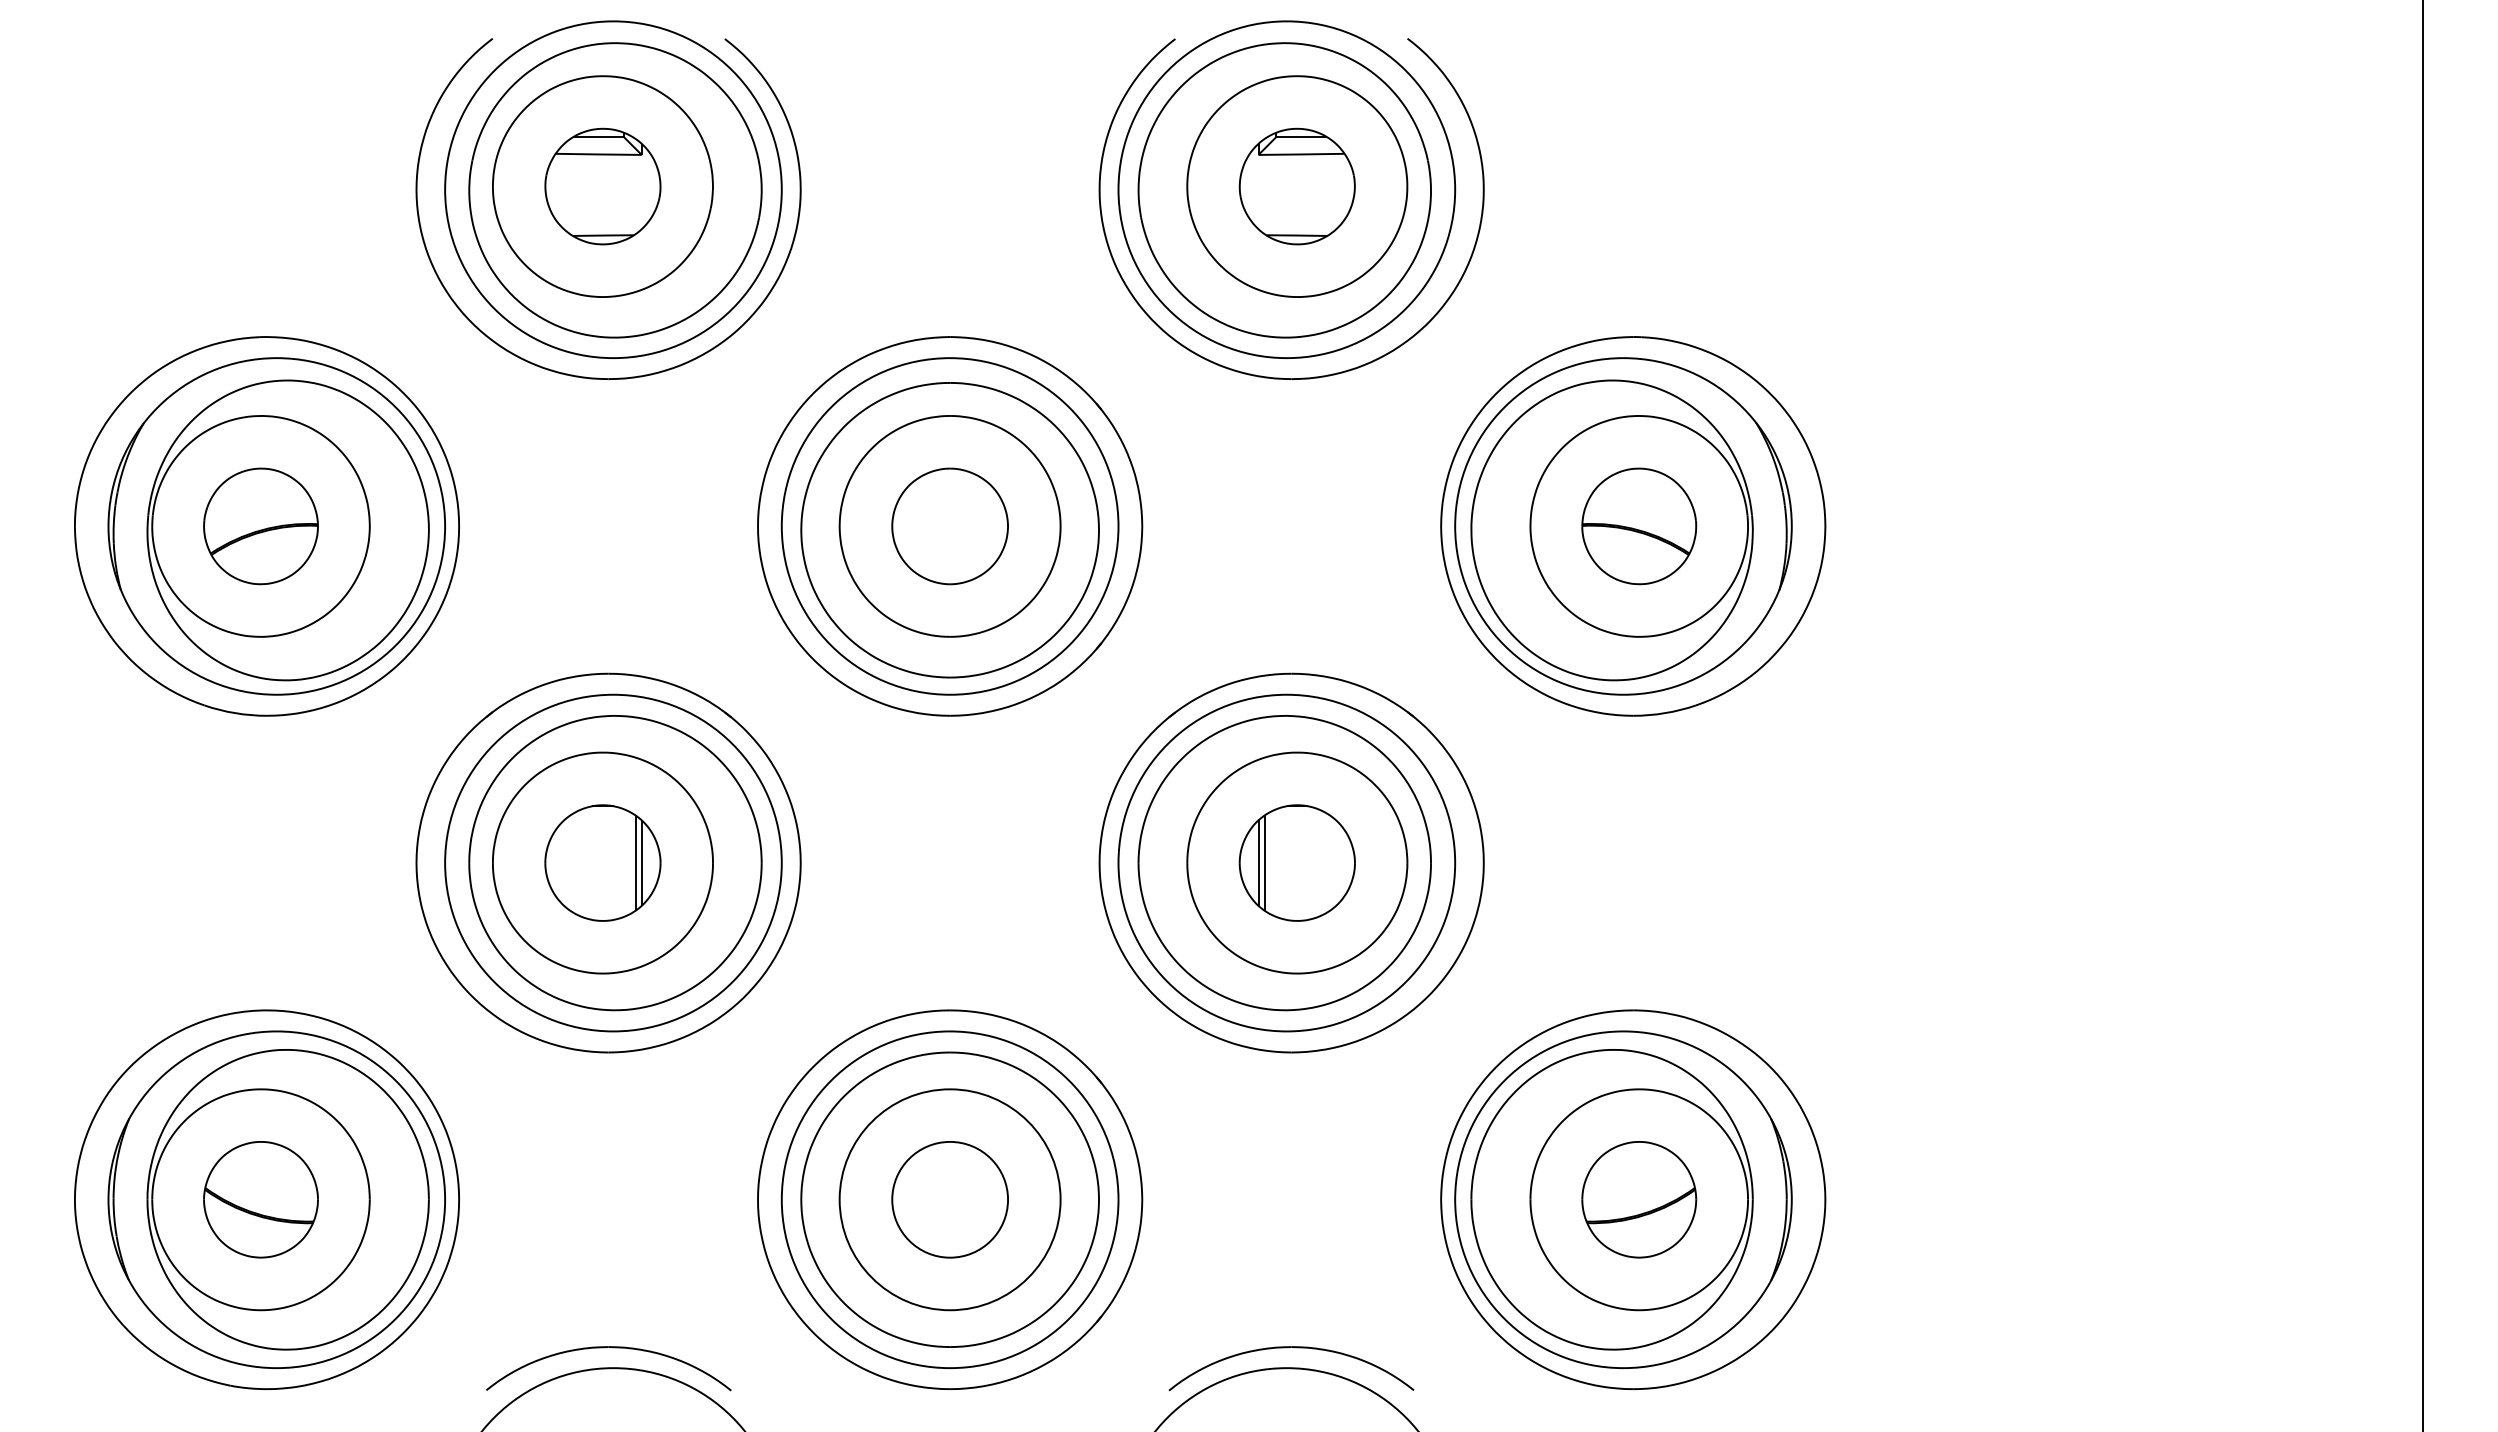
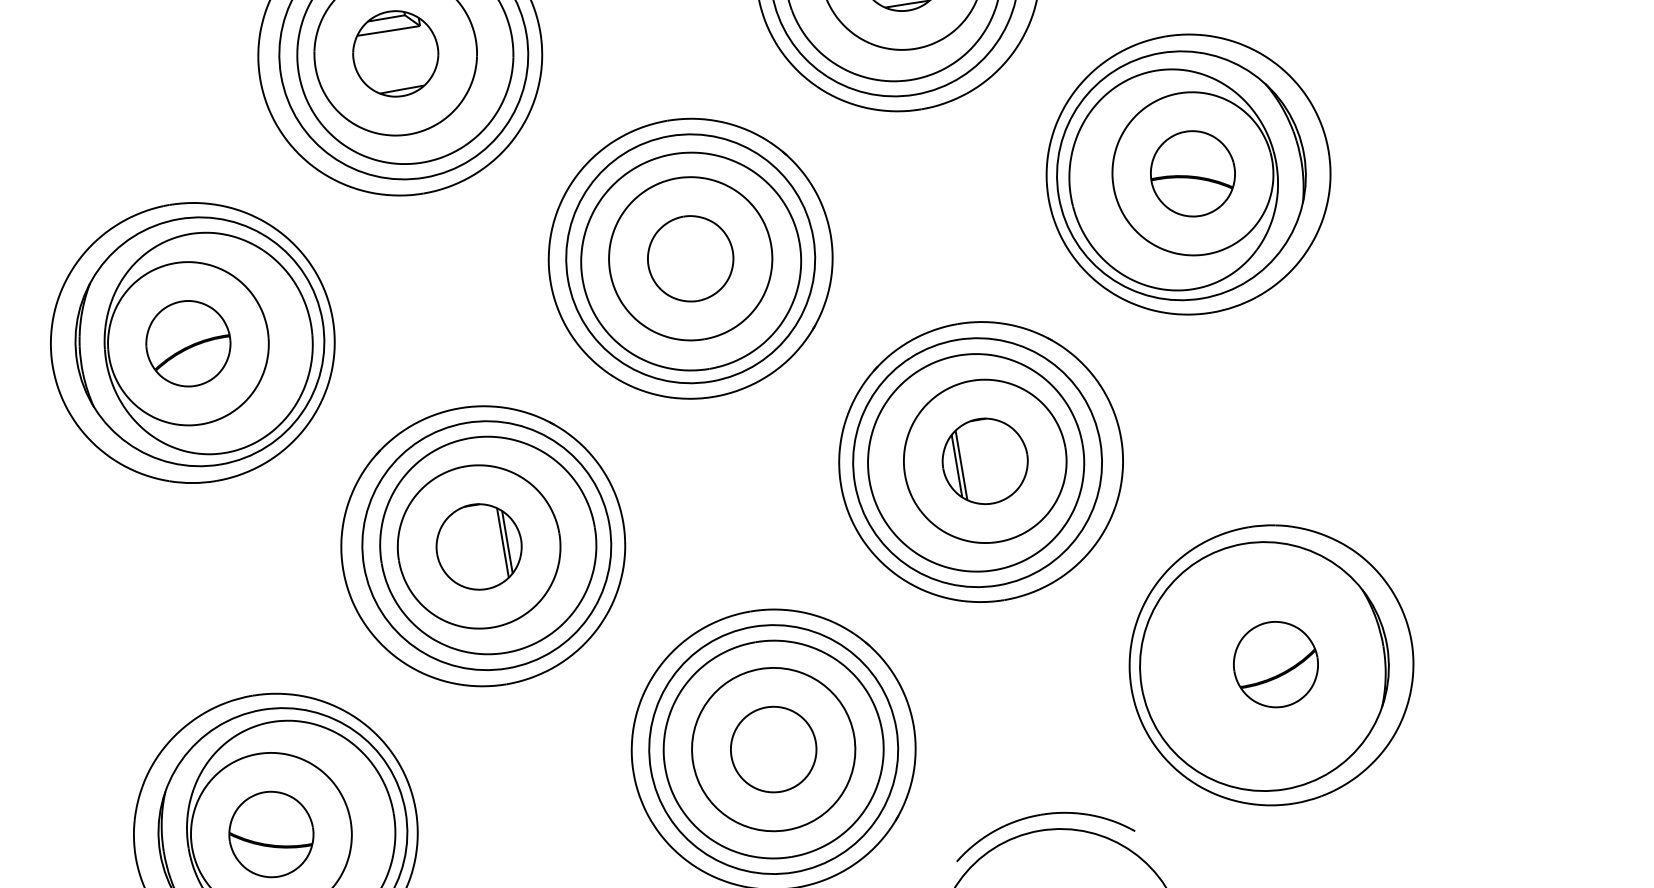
part: (1611, 1199) -> (1255, 667), removed

